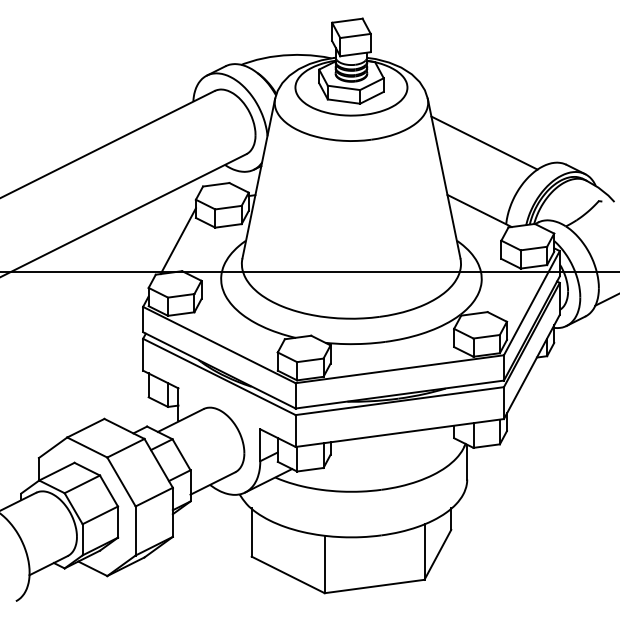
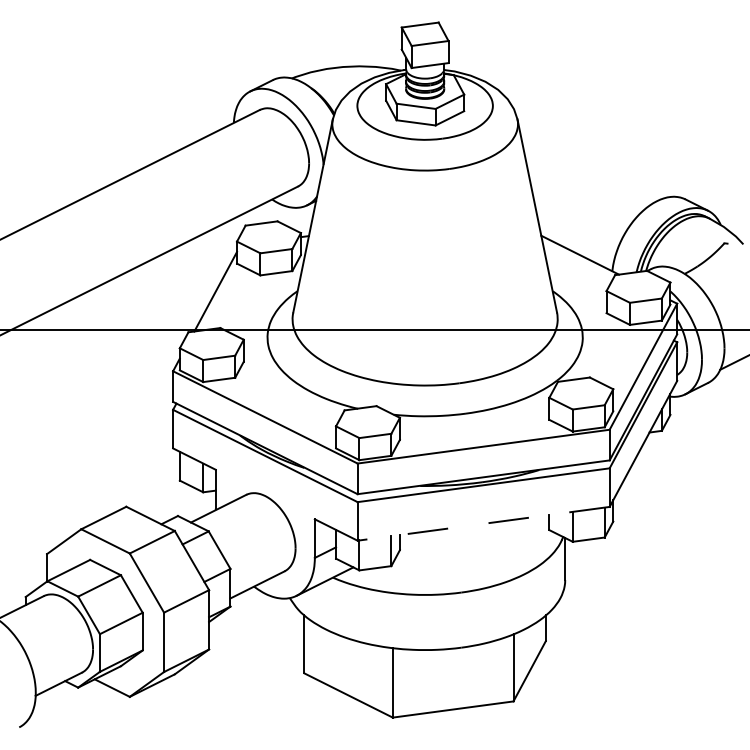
line: (484, 142) -> (586, 172), removed
line: (399, 433) -> (483, 524), solid -> dashed

